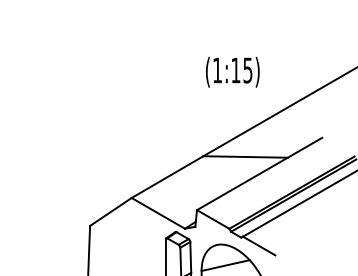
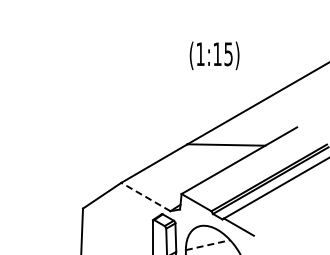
text: (232, 71) -> (214, 55), moved
line: (157, 212) -> (145, 196), solid -> dashed
line: (226, 265) -> (208, 245), solid -> dashed

